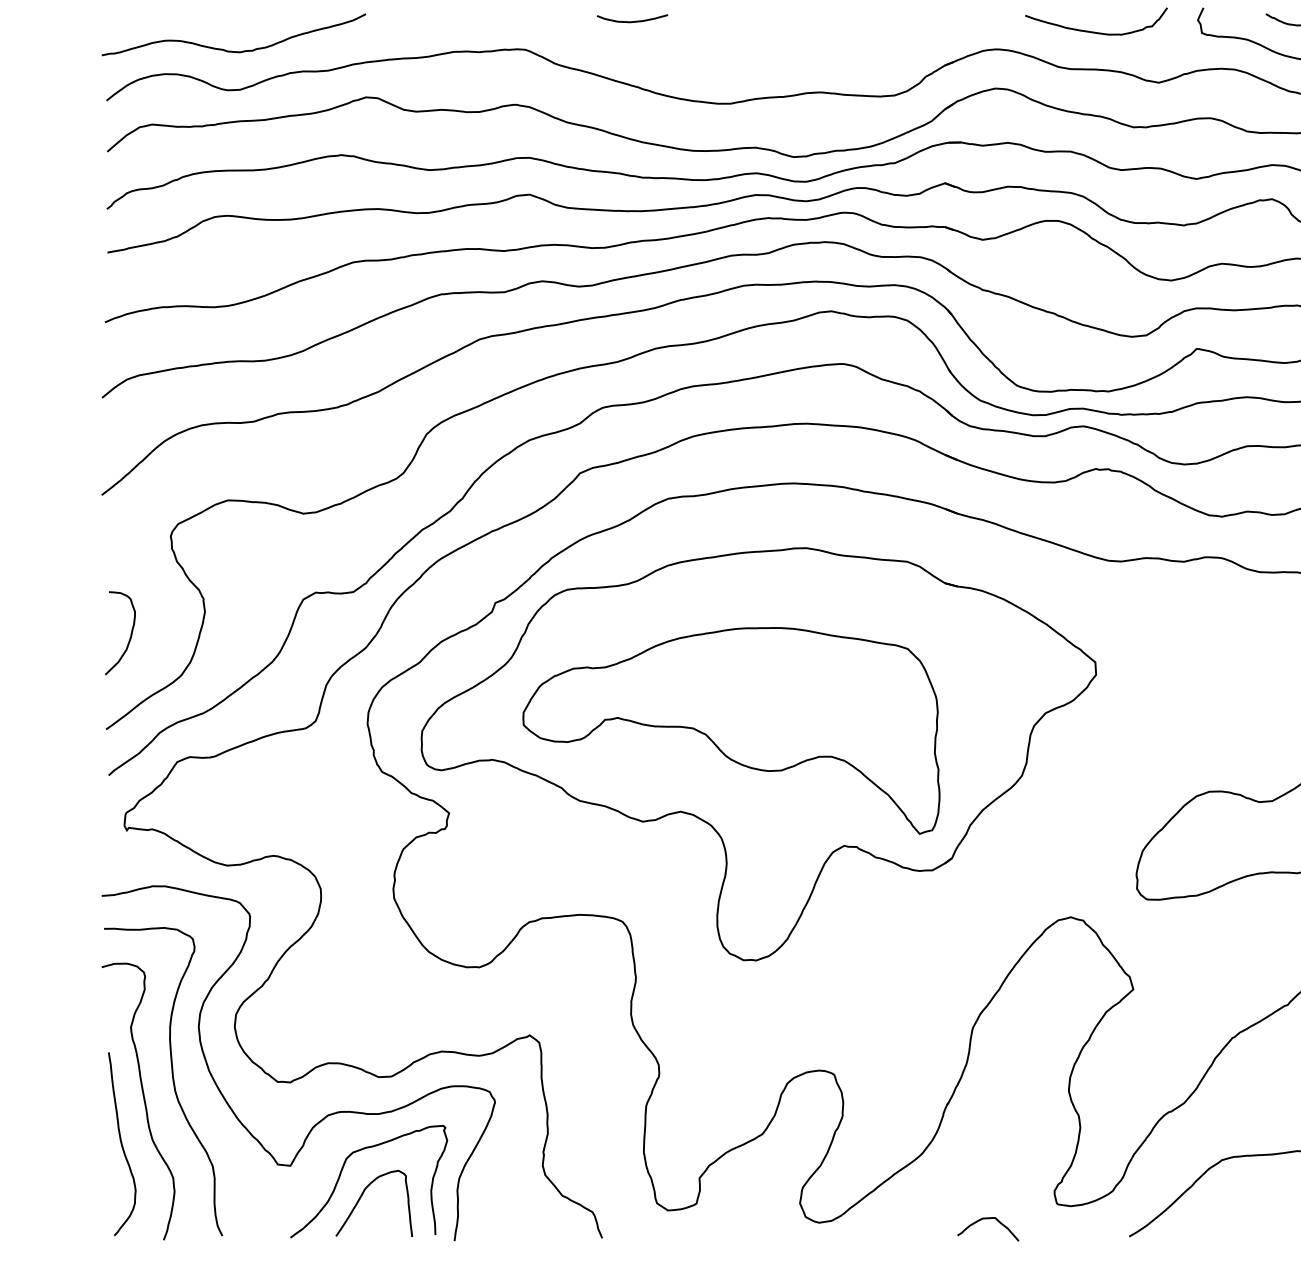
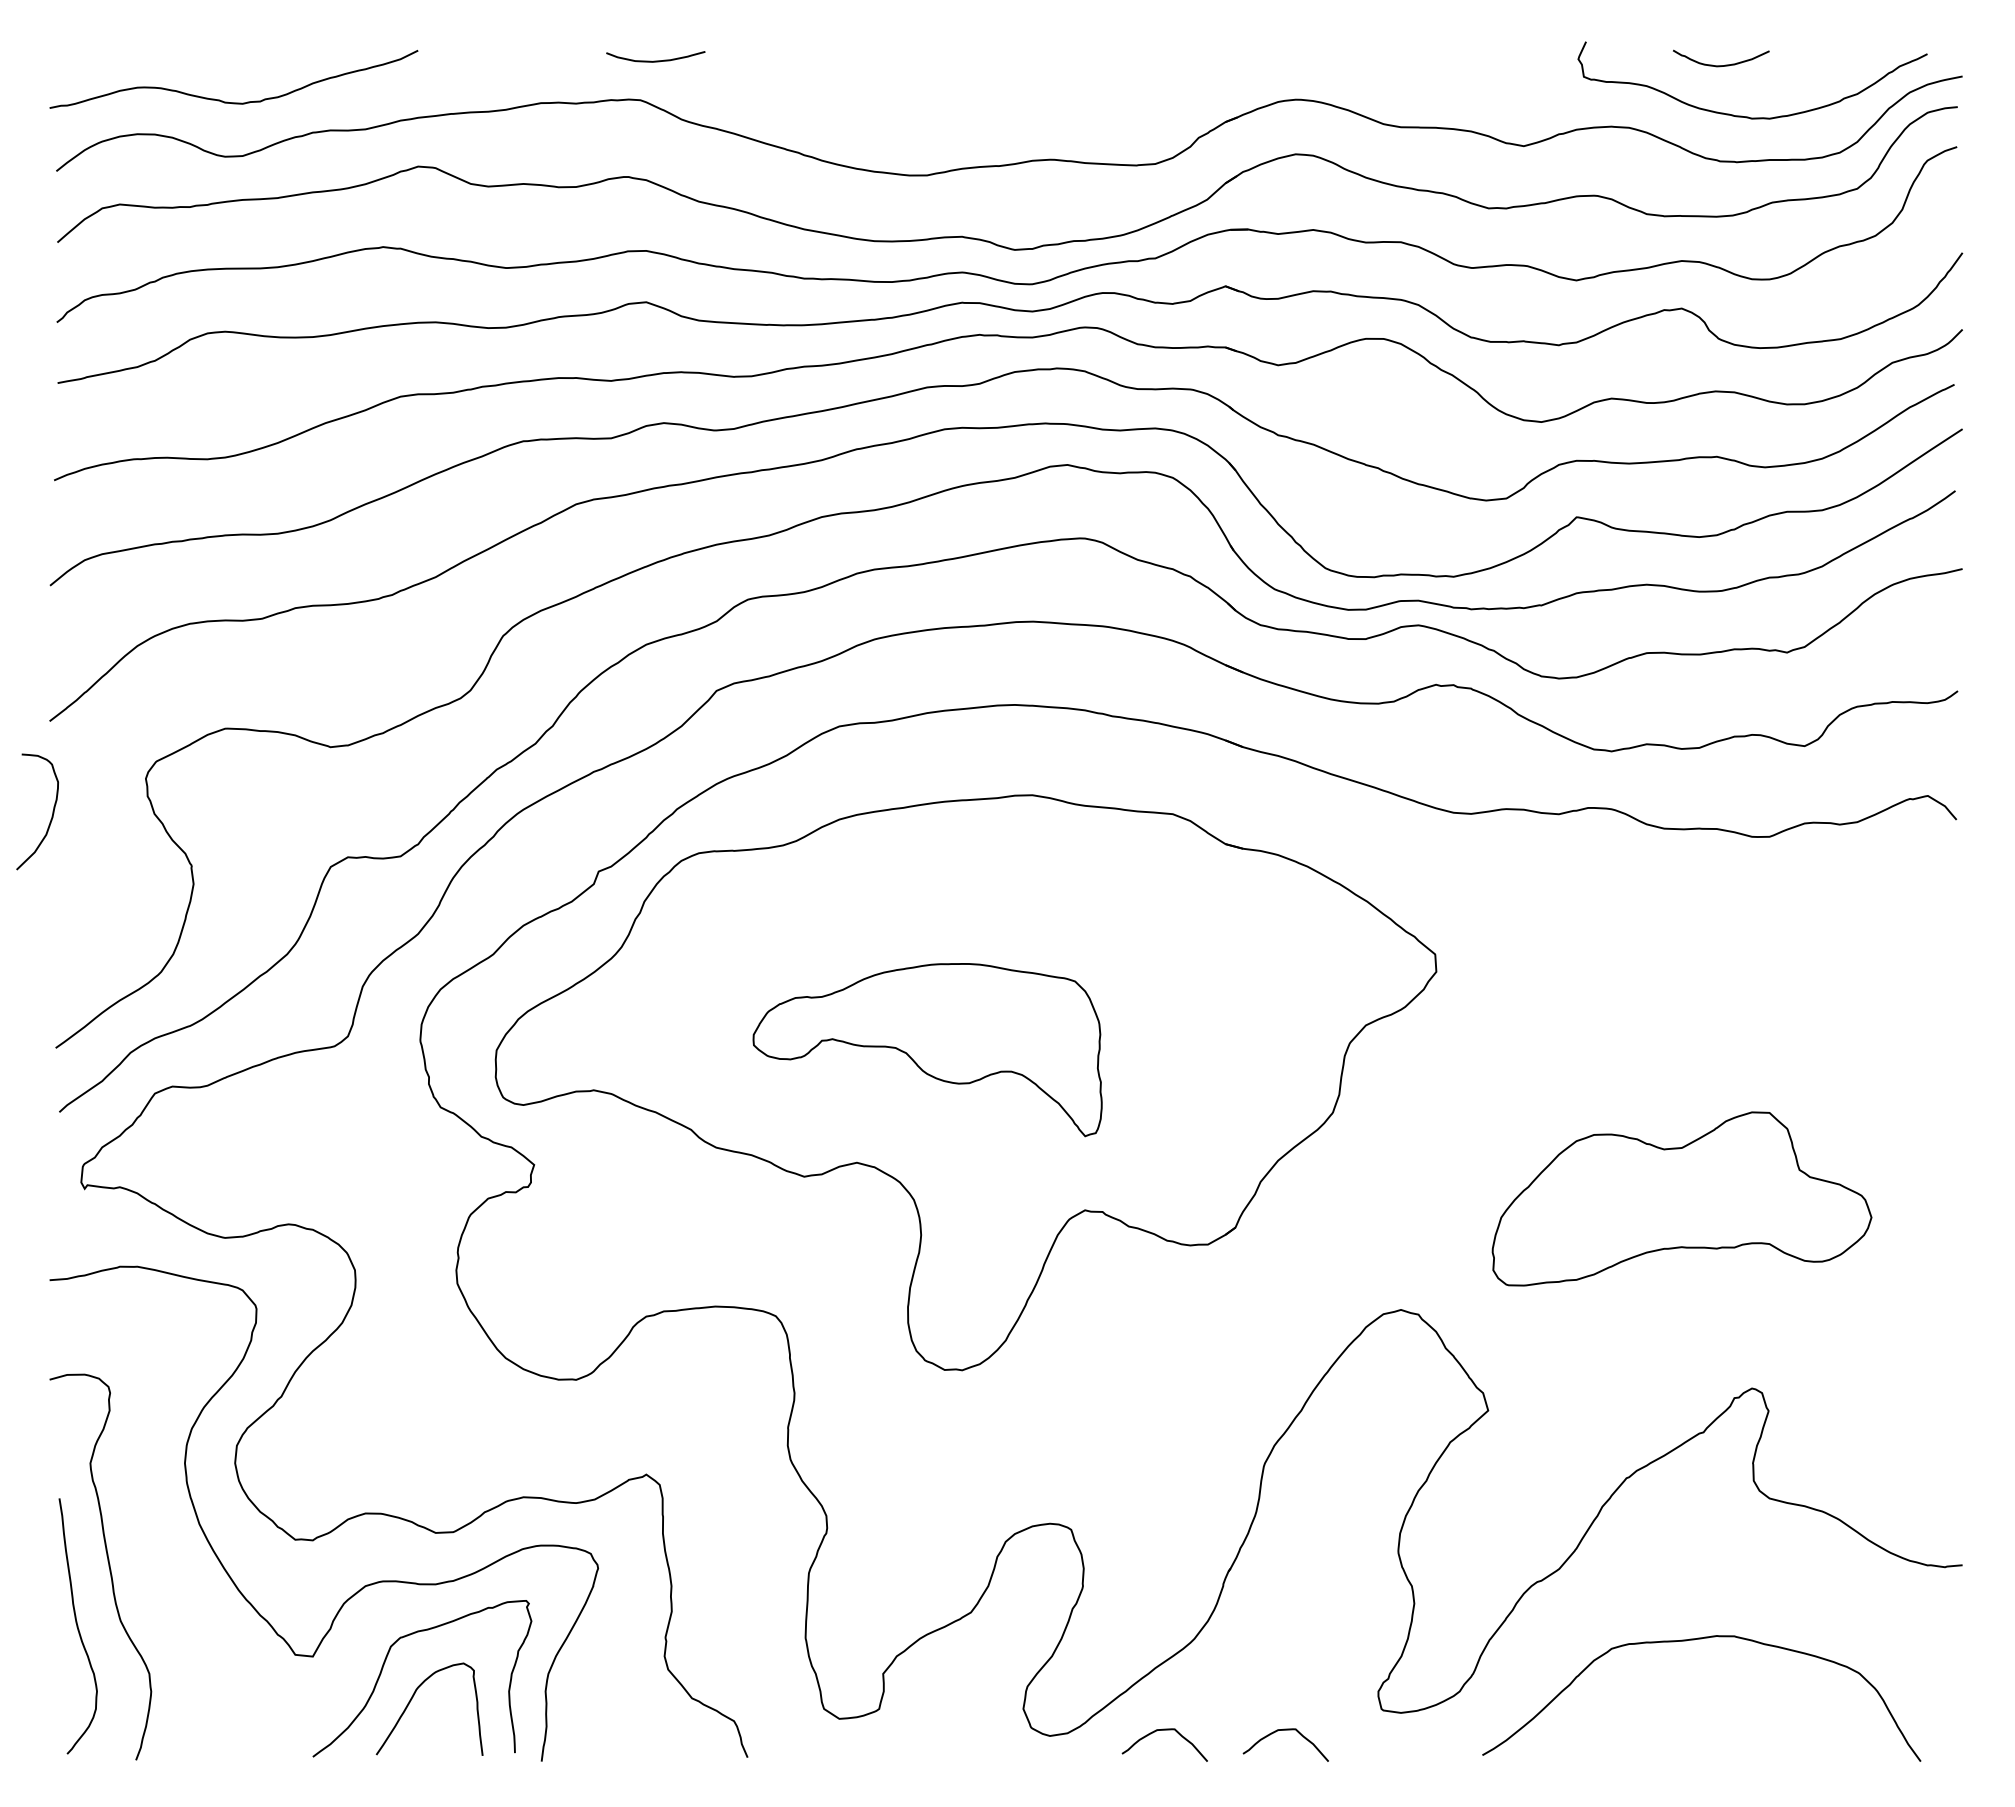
curve: (632, 21) -> (655, 60), moved
curve: (1096, 32) -> (1436, 75), removed
curve: (130, 636) -> (51, 816), moved
part: (731, 730) -> (927, 1049), size x0.6
curve: (172, 1080) -> (148, 1537), removed
curve: (901, 1218) -> (1164, 1730), added

